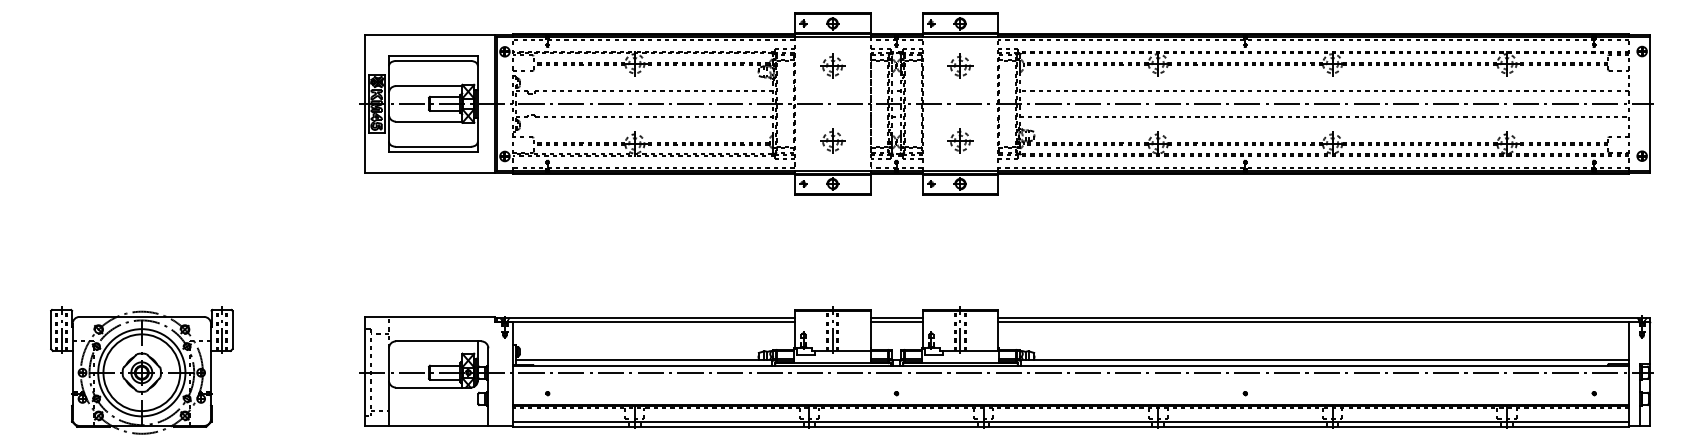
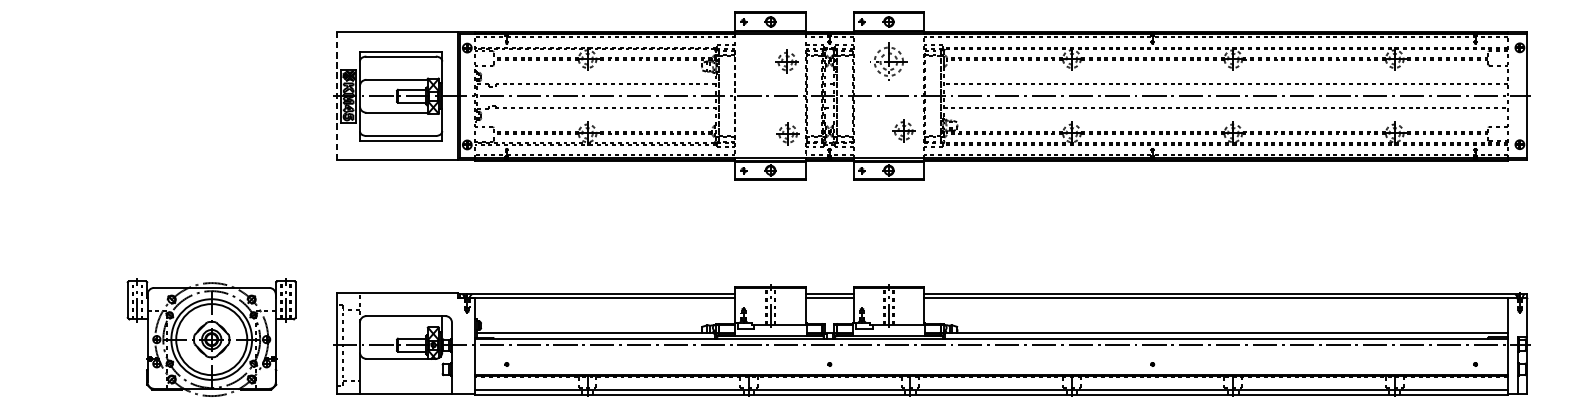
part: (832, 65) -> (787, 60), moved
part: (960, 65) -> (888, 60), size x1.6
line: (364, 103) -> (337, 95), solid -> dashed
part: (832, 140) -> (788, 132), moved
part: (960, 140) -> (903, 130), moved
part: (141, 370) -> (211, 337), moved

